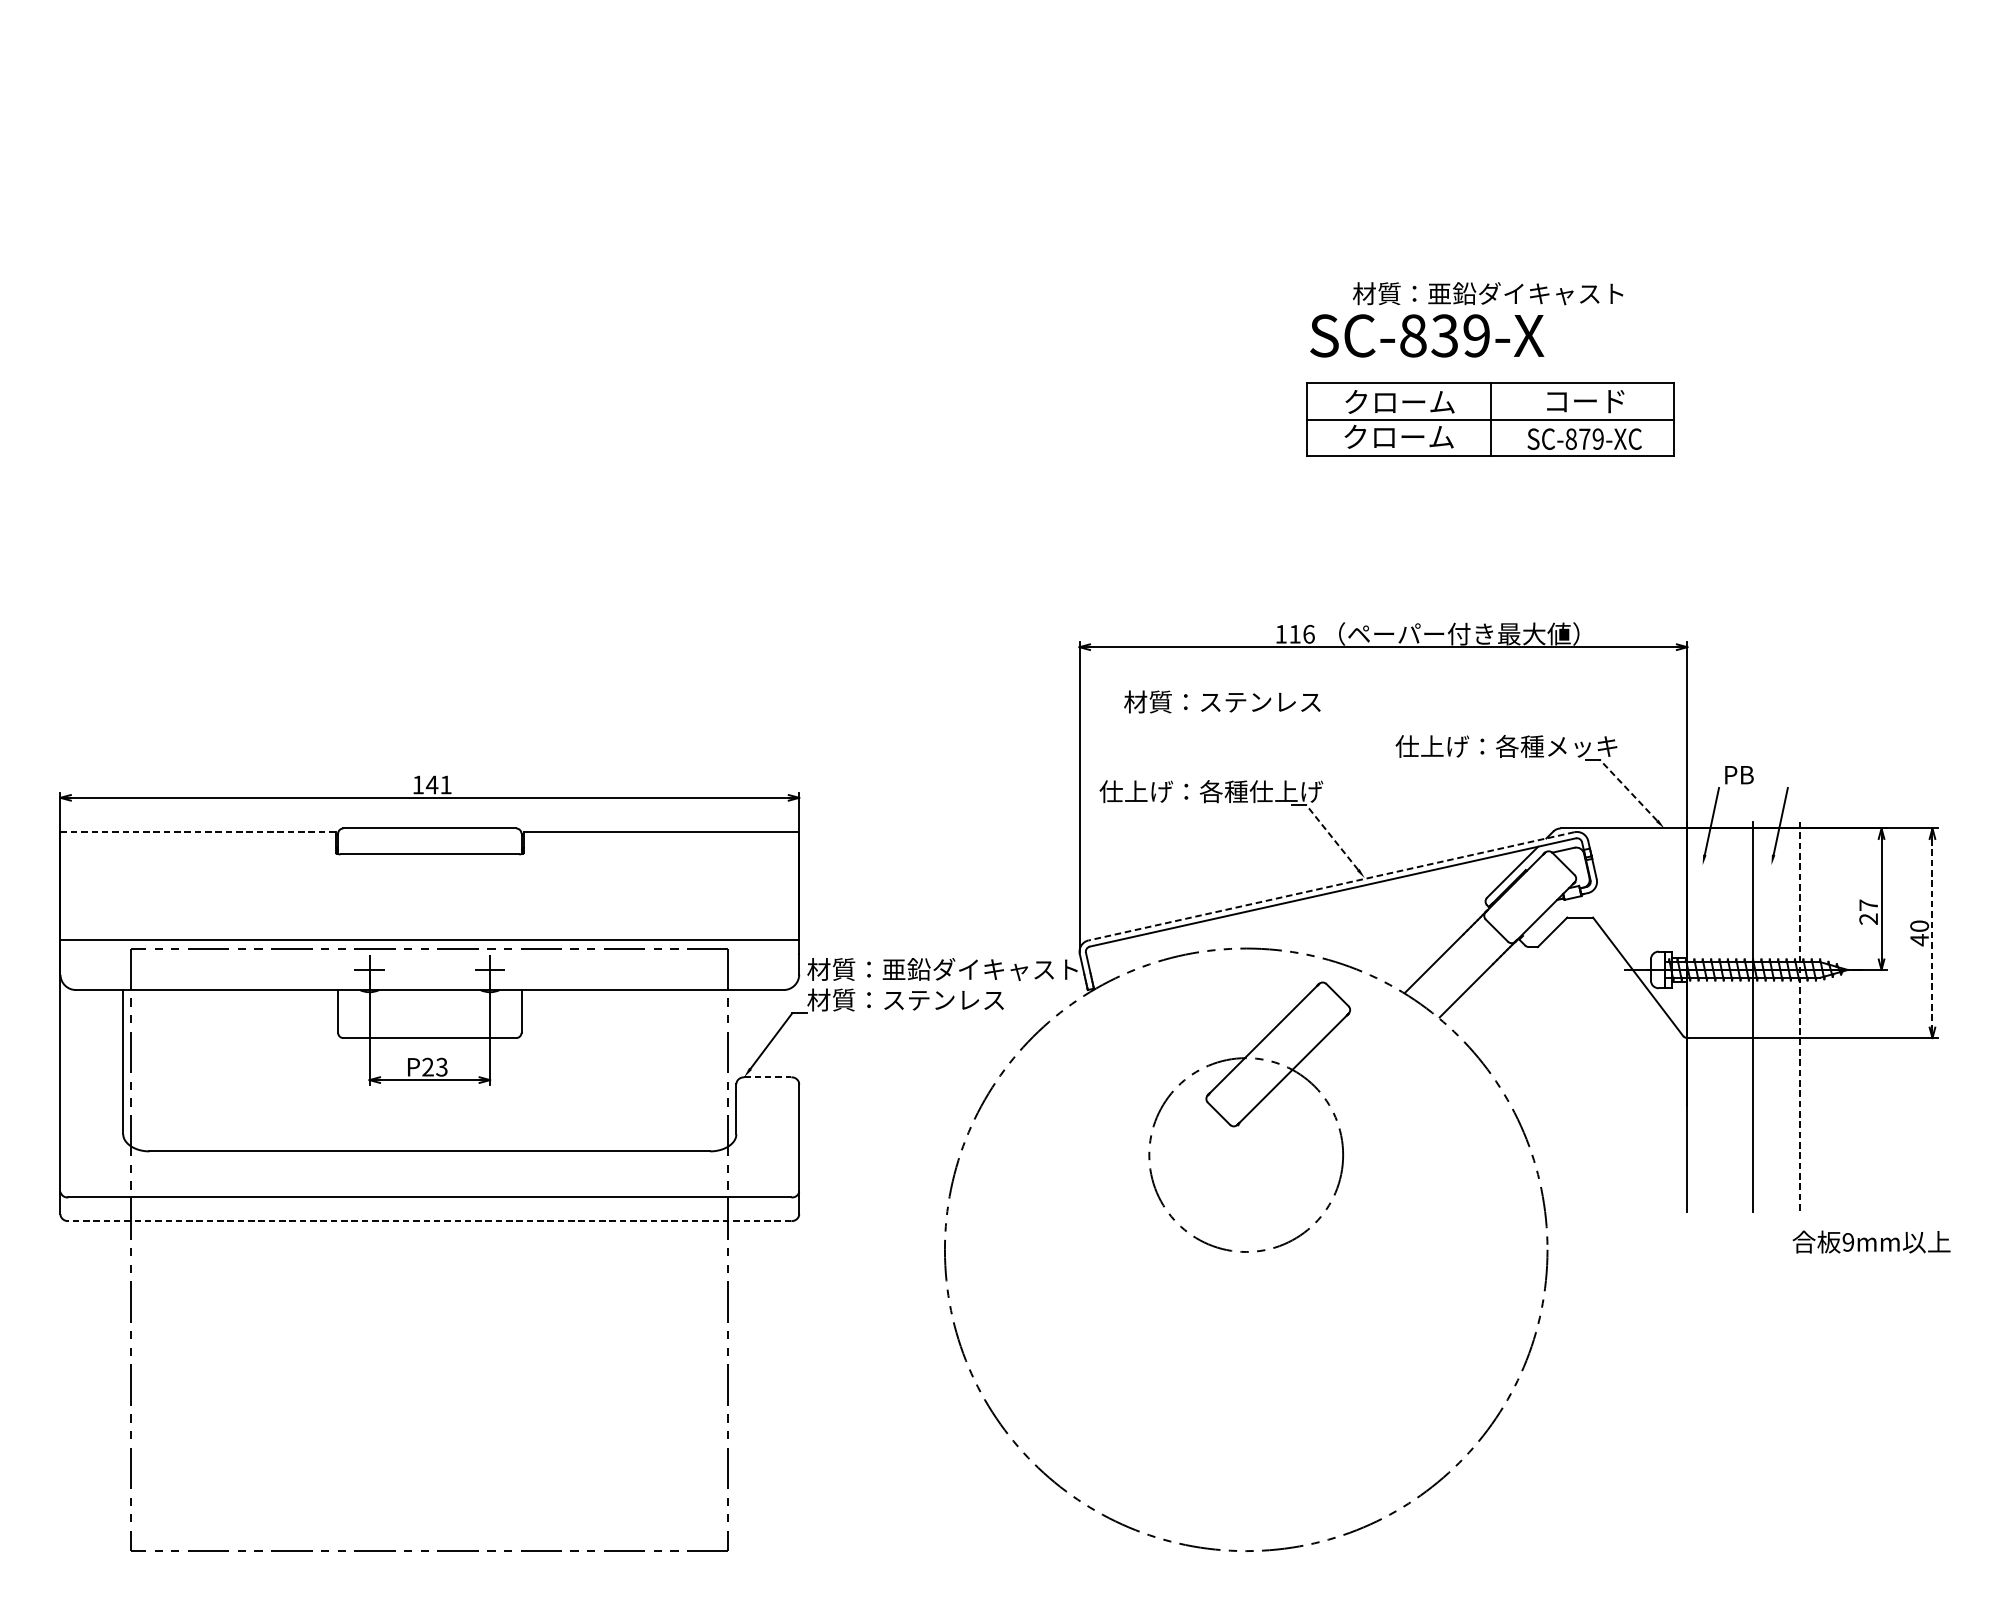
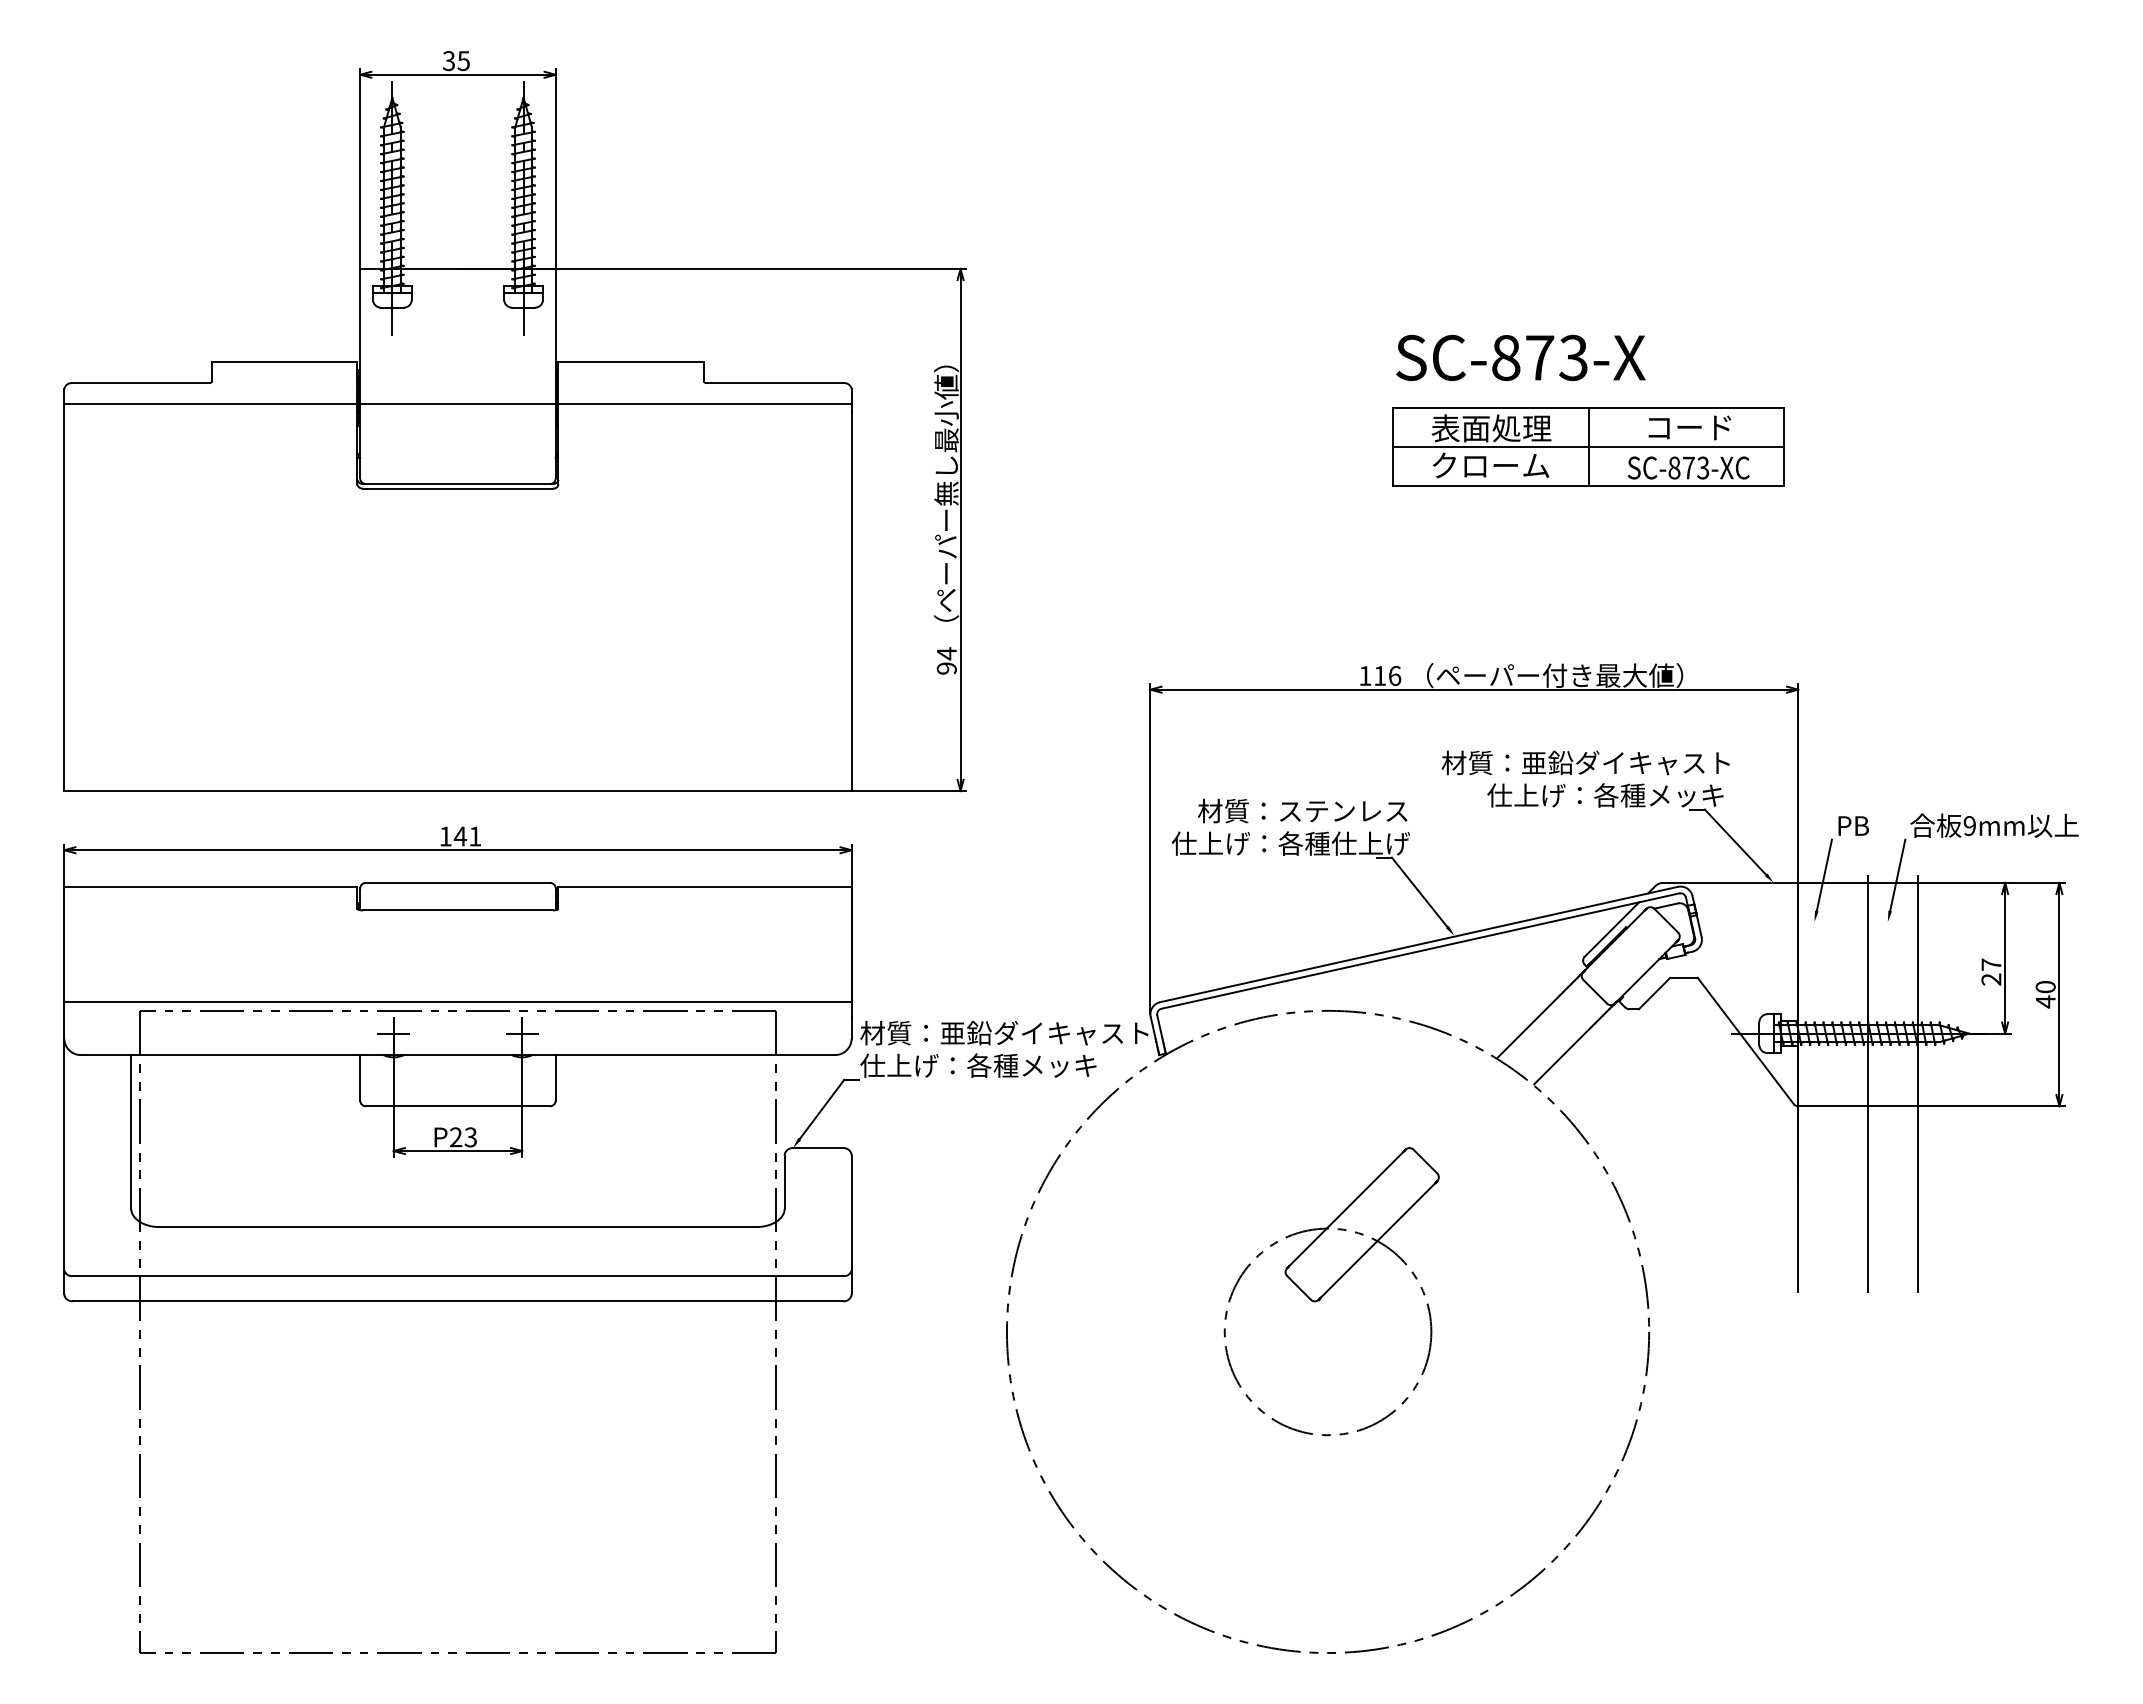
text: (1487, 293) -> (1585, 762), moved
text: (1460, 335) -> (1556, 357), SC-839-X -> SC-873-X
part: (482, 395) -> (514, 421), added
text: (1399, 402) -> (1491, 428), クローム -> 表面処理
text: (1598, 438) -> (1703, 467), SC-879-XC -> SC-873-XC
text: (1222, 701) -> (1302, 810), moved
line: (1628, 790) -> (1735, 842), dashed -> solid
line: (197, 831) -> (210, 886), dashed -> solid
line: (1332, 836) -> (1419, 891), dashed -> solid
line: (1331, 886) -> (1418, 944), dashed -> solid
line: (1932, 933) -> (2059, 994), dashed -> solid
text: (918, 999) -> (978, 1065), 材質：ステンレス -> 仕上げ：各種メッキ
line: (1800, 1016) -> (1918, 1083), dashed -> solid
line: (768, 1077) -> (818, 1148), dashed -> solid
part: (1249, 1117) -> (1331, 1291), moved
line: (429, 1221) -> (457, 1301), dashed -> solid
text: (1871, 1241) -> (1994, 825), moved

